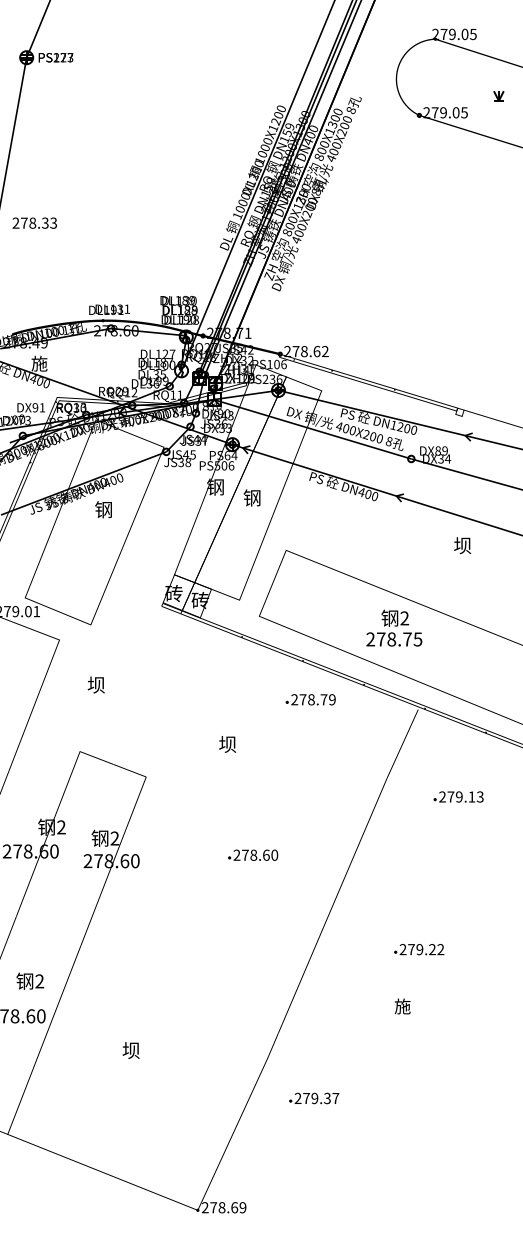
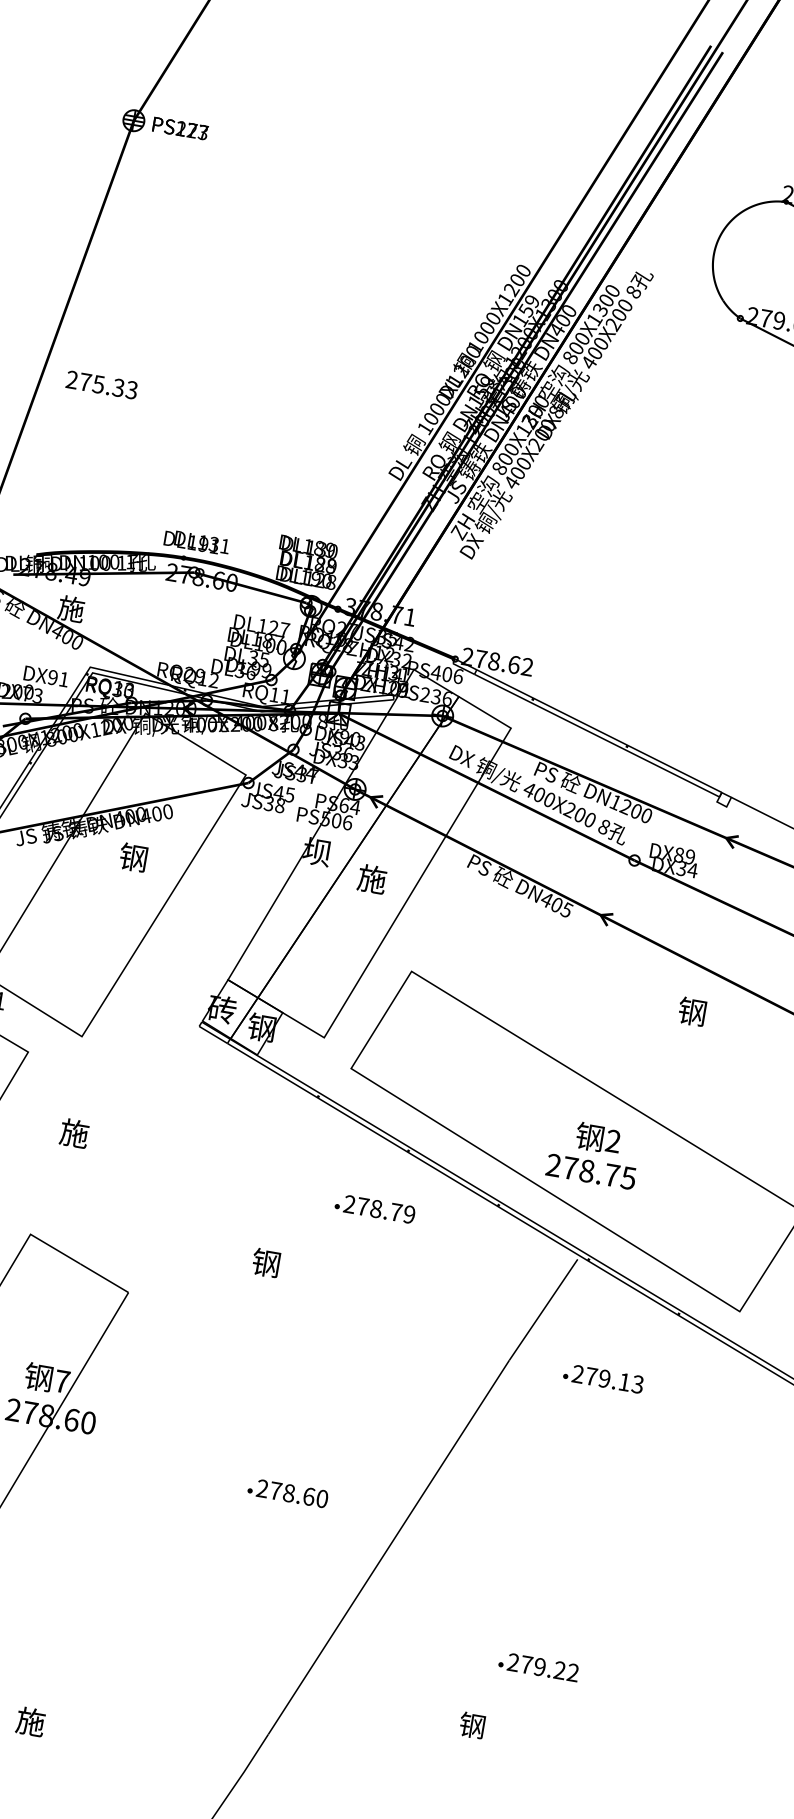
text: (32, 222) -> (98, 383), 278.33 -> 275.33
text: (210, 333) -> (350, 607), 278.71 -> 378.71
text: (269, 364) -> (435, 672), PS106 -> PS406
text: (215, 486) -> (316, 851), 钢 -> 坝
text: (374, 495) -> (566, 908), DN400 -> DN405
text: (251, 497) -> (370, 878), 钢 -> 施
text: (462, 545) -> (692, 1011), 坝 -> 钢
text: (199, 600) -> (260, 1027), 砖 -> 钢
text: (394, 627) -> (594, 1152), moved
text: (96, 684) -> (74, 1132), 坝 -> 施
text: (310, 699) -> (374, 1208), moved
text: (227, 744) -> (266, 1263), 坝 -> 钢
text: (458, 796) -> (603, 1377), moved
text: (114, 838) -> (61, 1381), 2 -> 7
text: (253, 854) -> (288, 1491), moved
text: (419, 949) -> (539, 1666), moved
text: (402, 1006) -> (472, 1725), 施 -> 钢
text: (130, 1050) -> (29, 1721), 坝 -> 施

